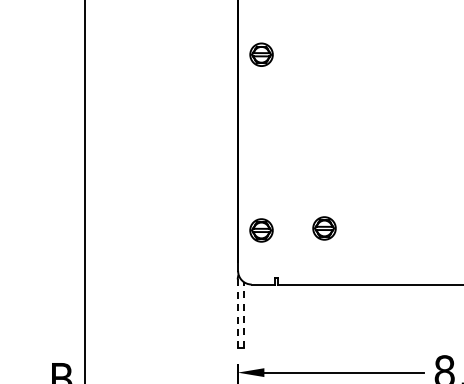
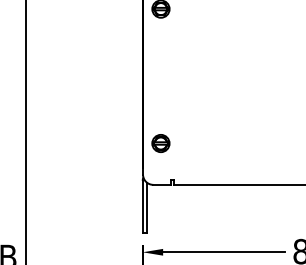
part: (324, 228) -> (209, 142), removed
line: (237, 314) -> (142, 207), dashed -> solid
line: (243, 314) -> (147, 207), dashed -> solid

